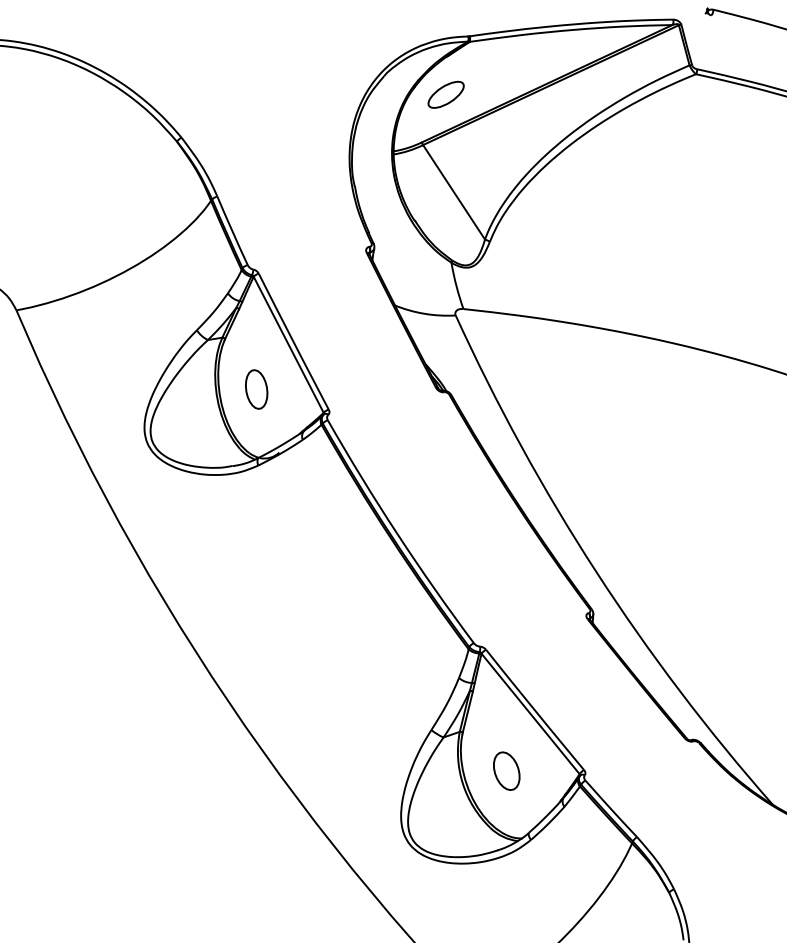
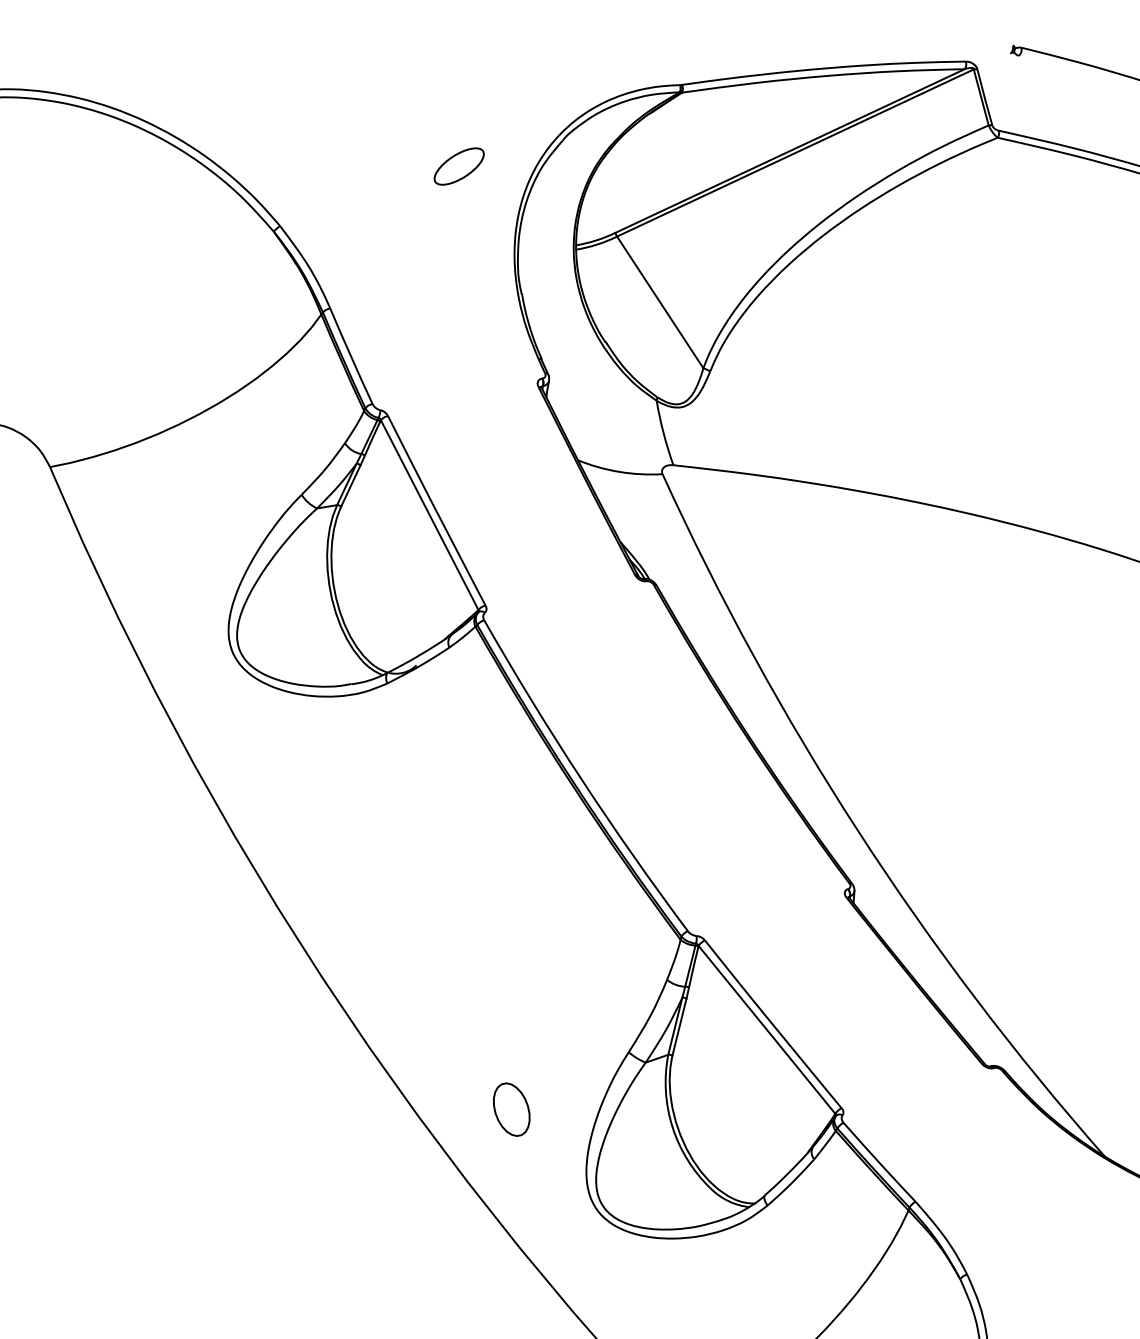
part: (445, 94) -> (458, 166), moved
part: (256, 389) -> (384, 577), removed
part: (506, 771) -> (511, 1109), moved

